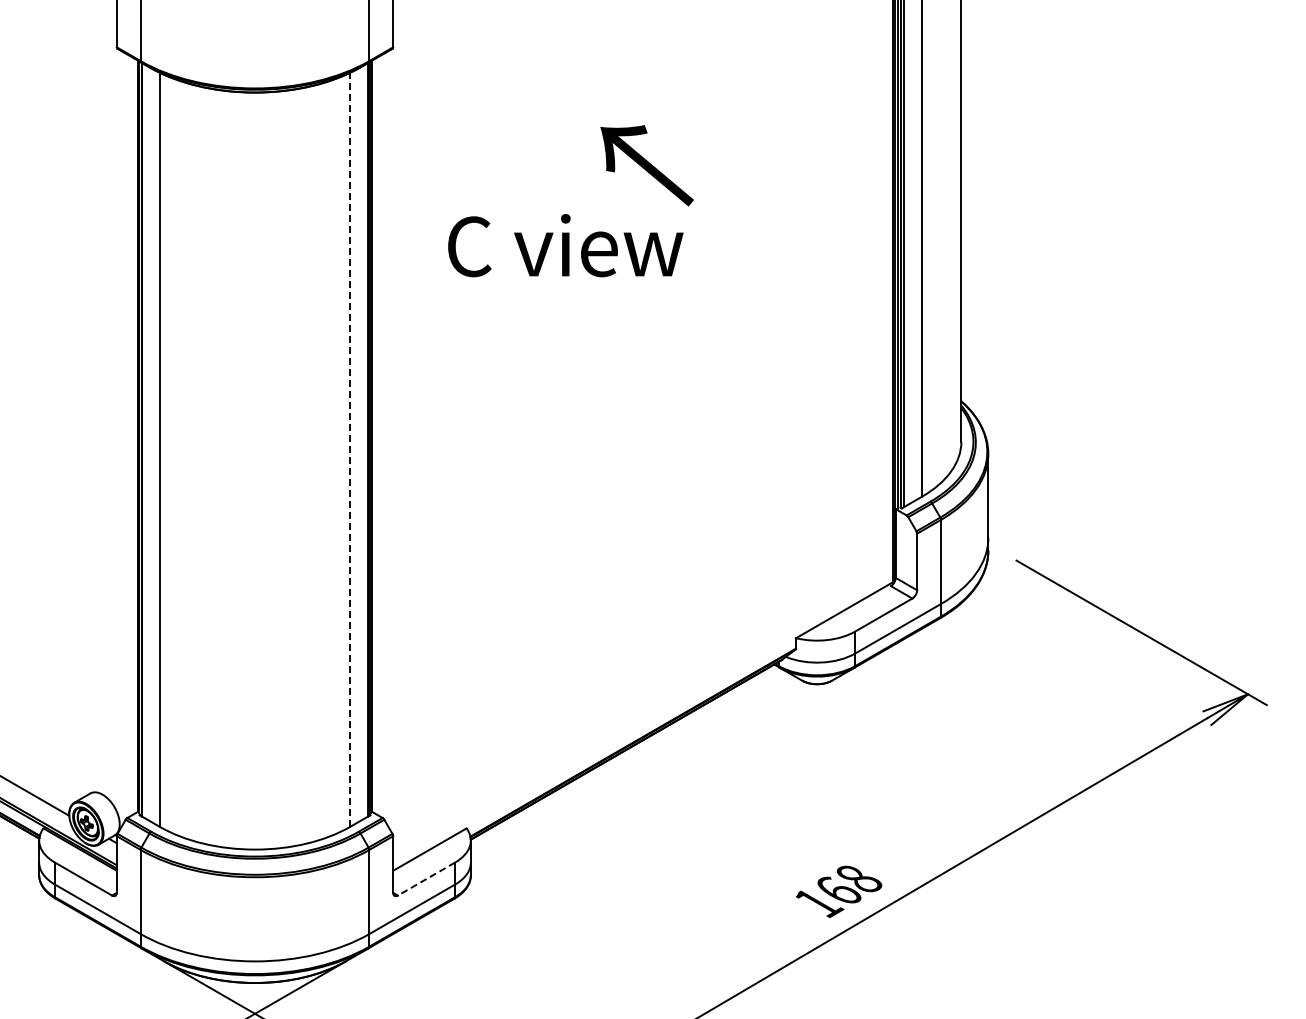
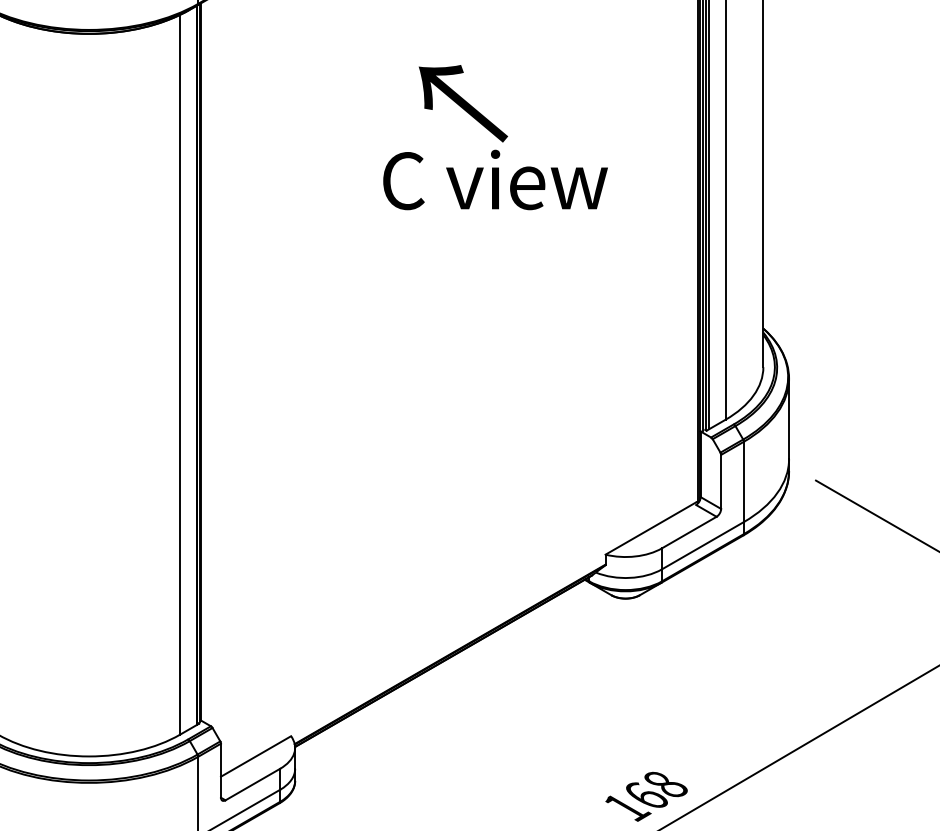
text: (565, 245) -> (495, 179), moved
line: (350, 449) -> (180, 374), dashed -> solid
line: (426, 879) -> (252, 784), dashed -> solid

